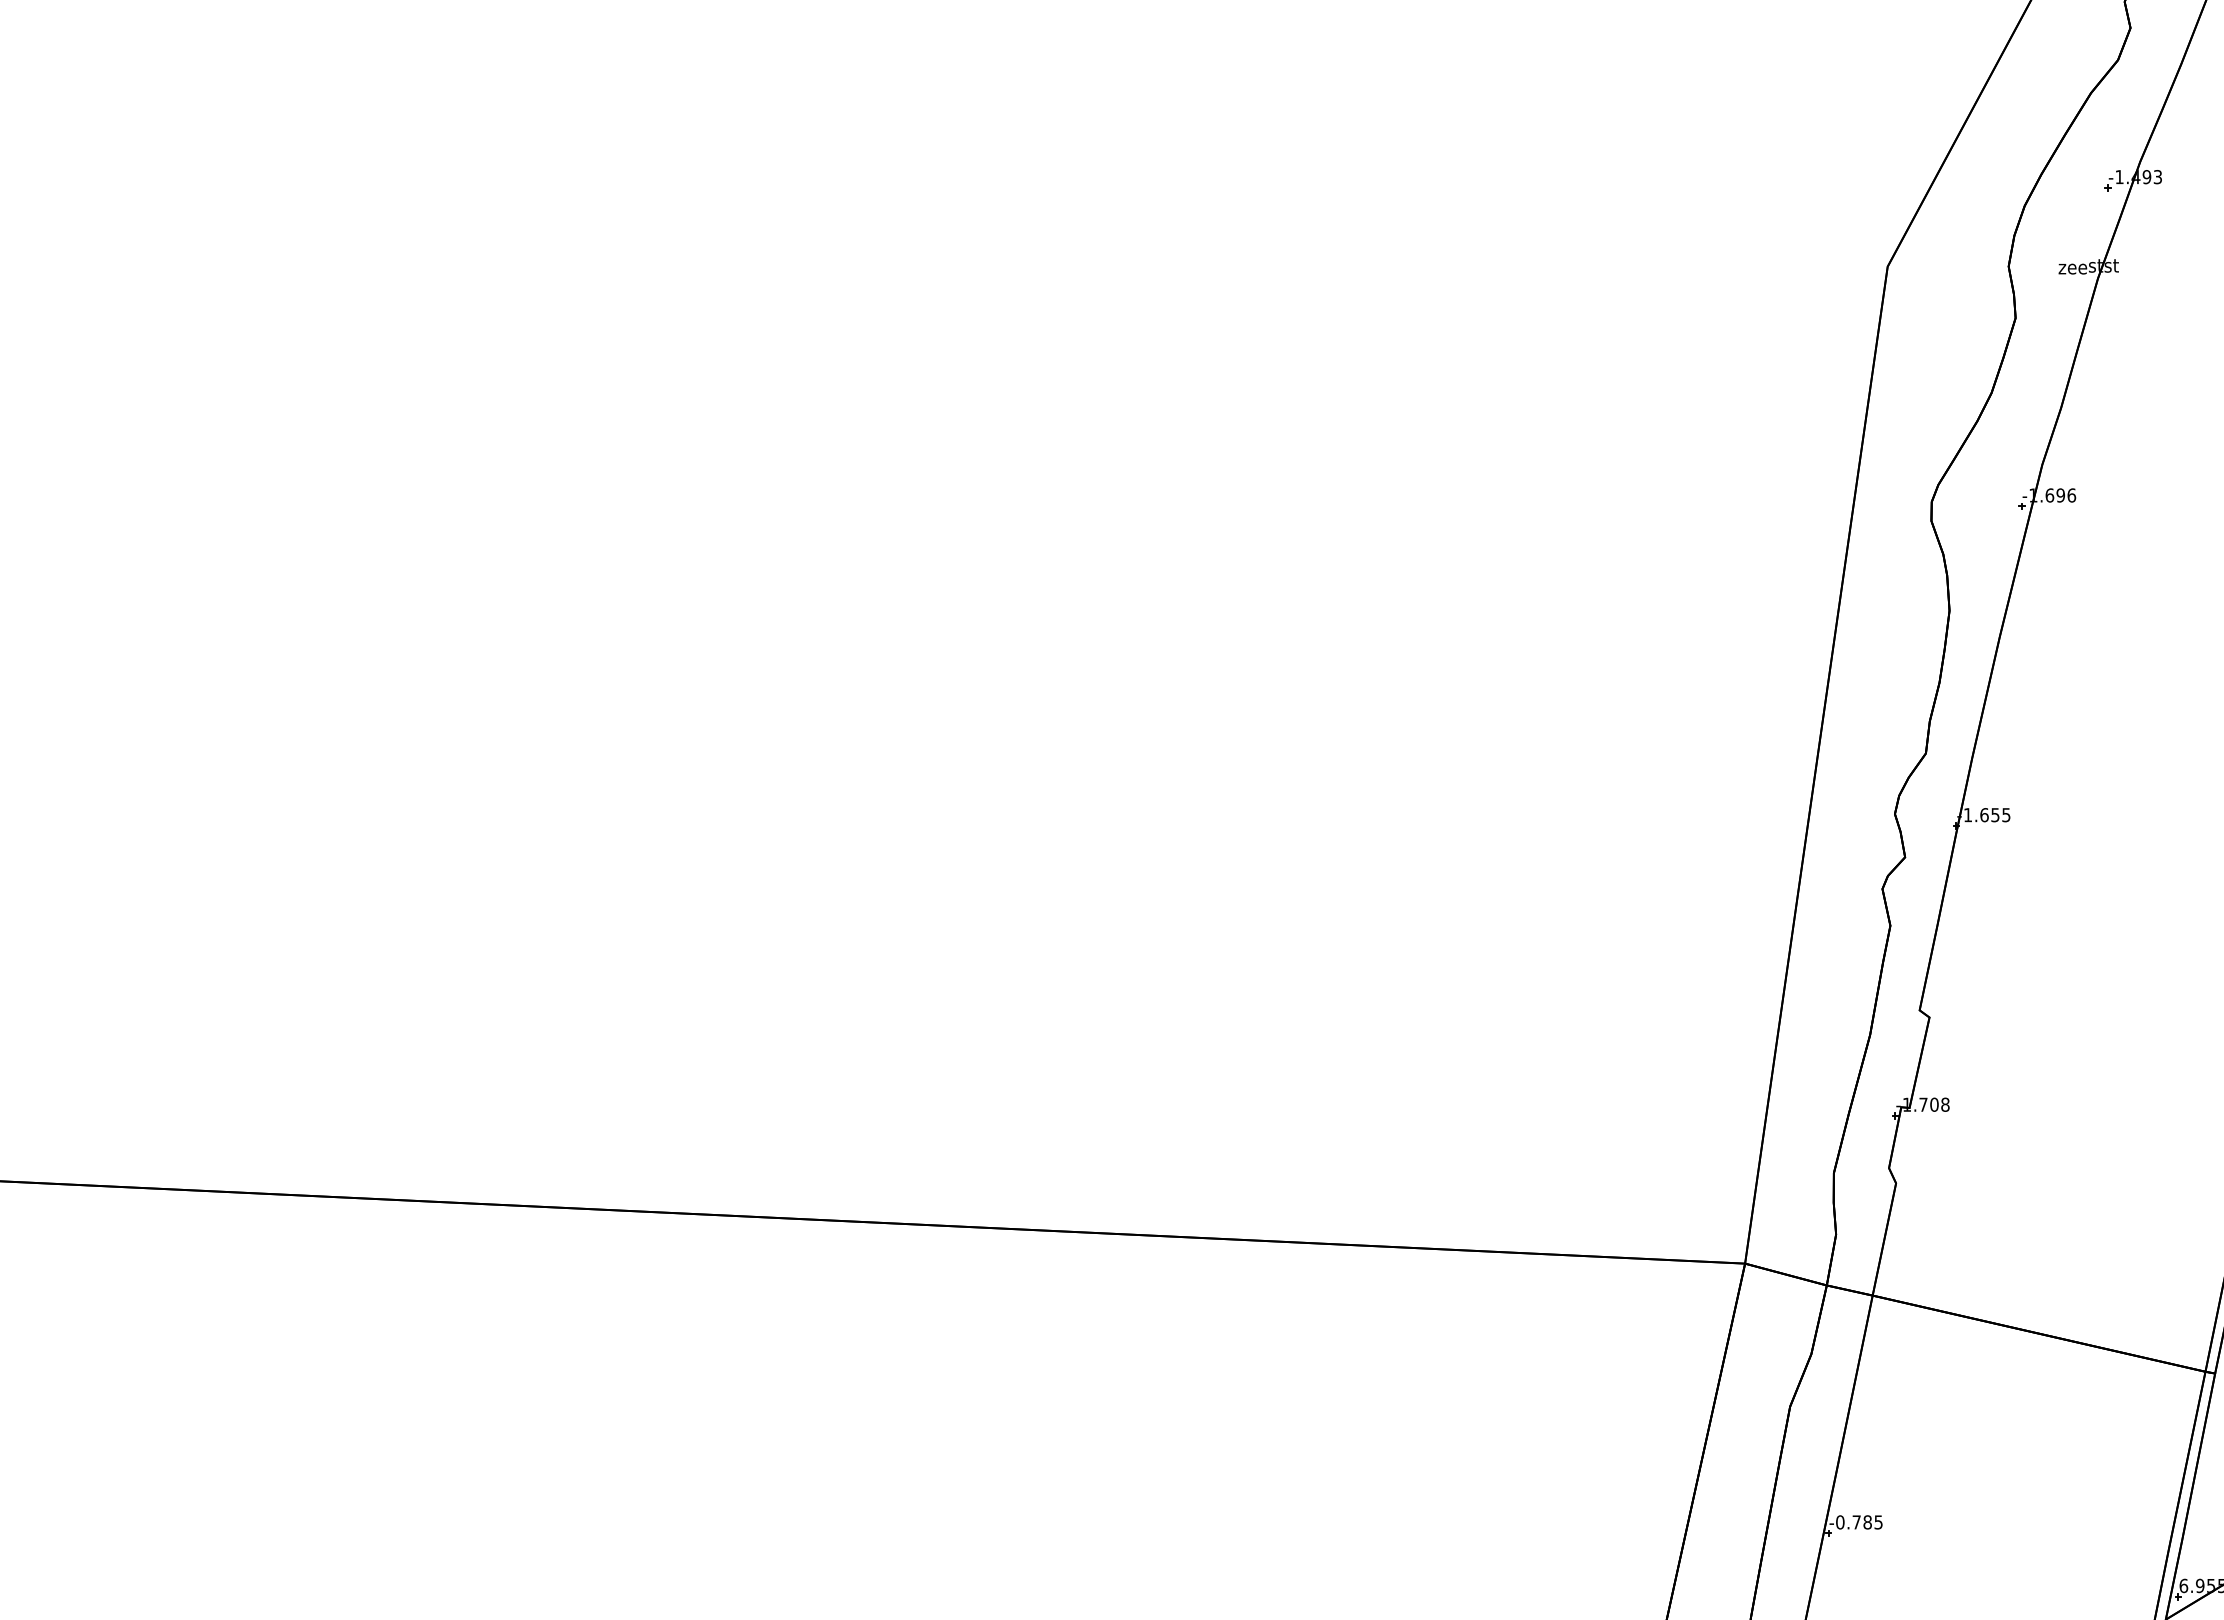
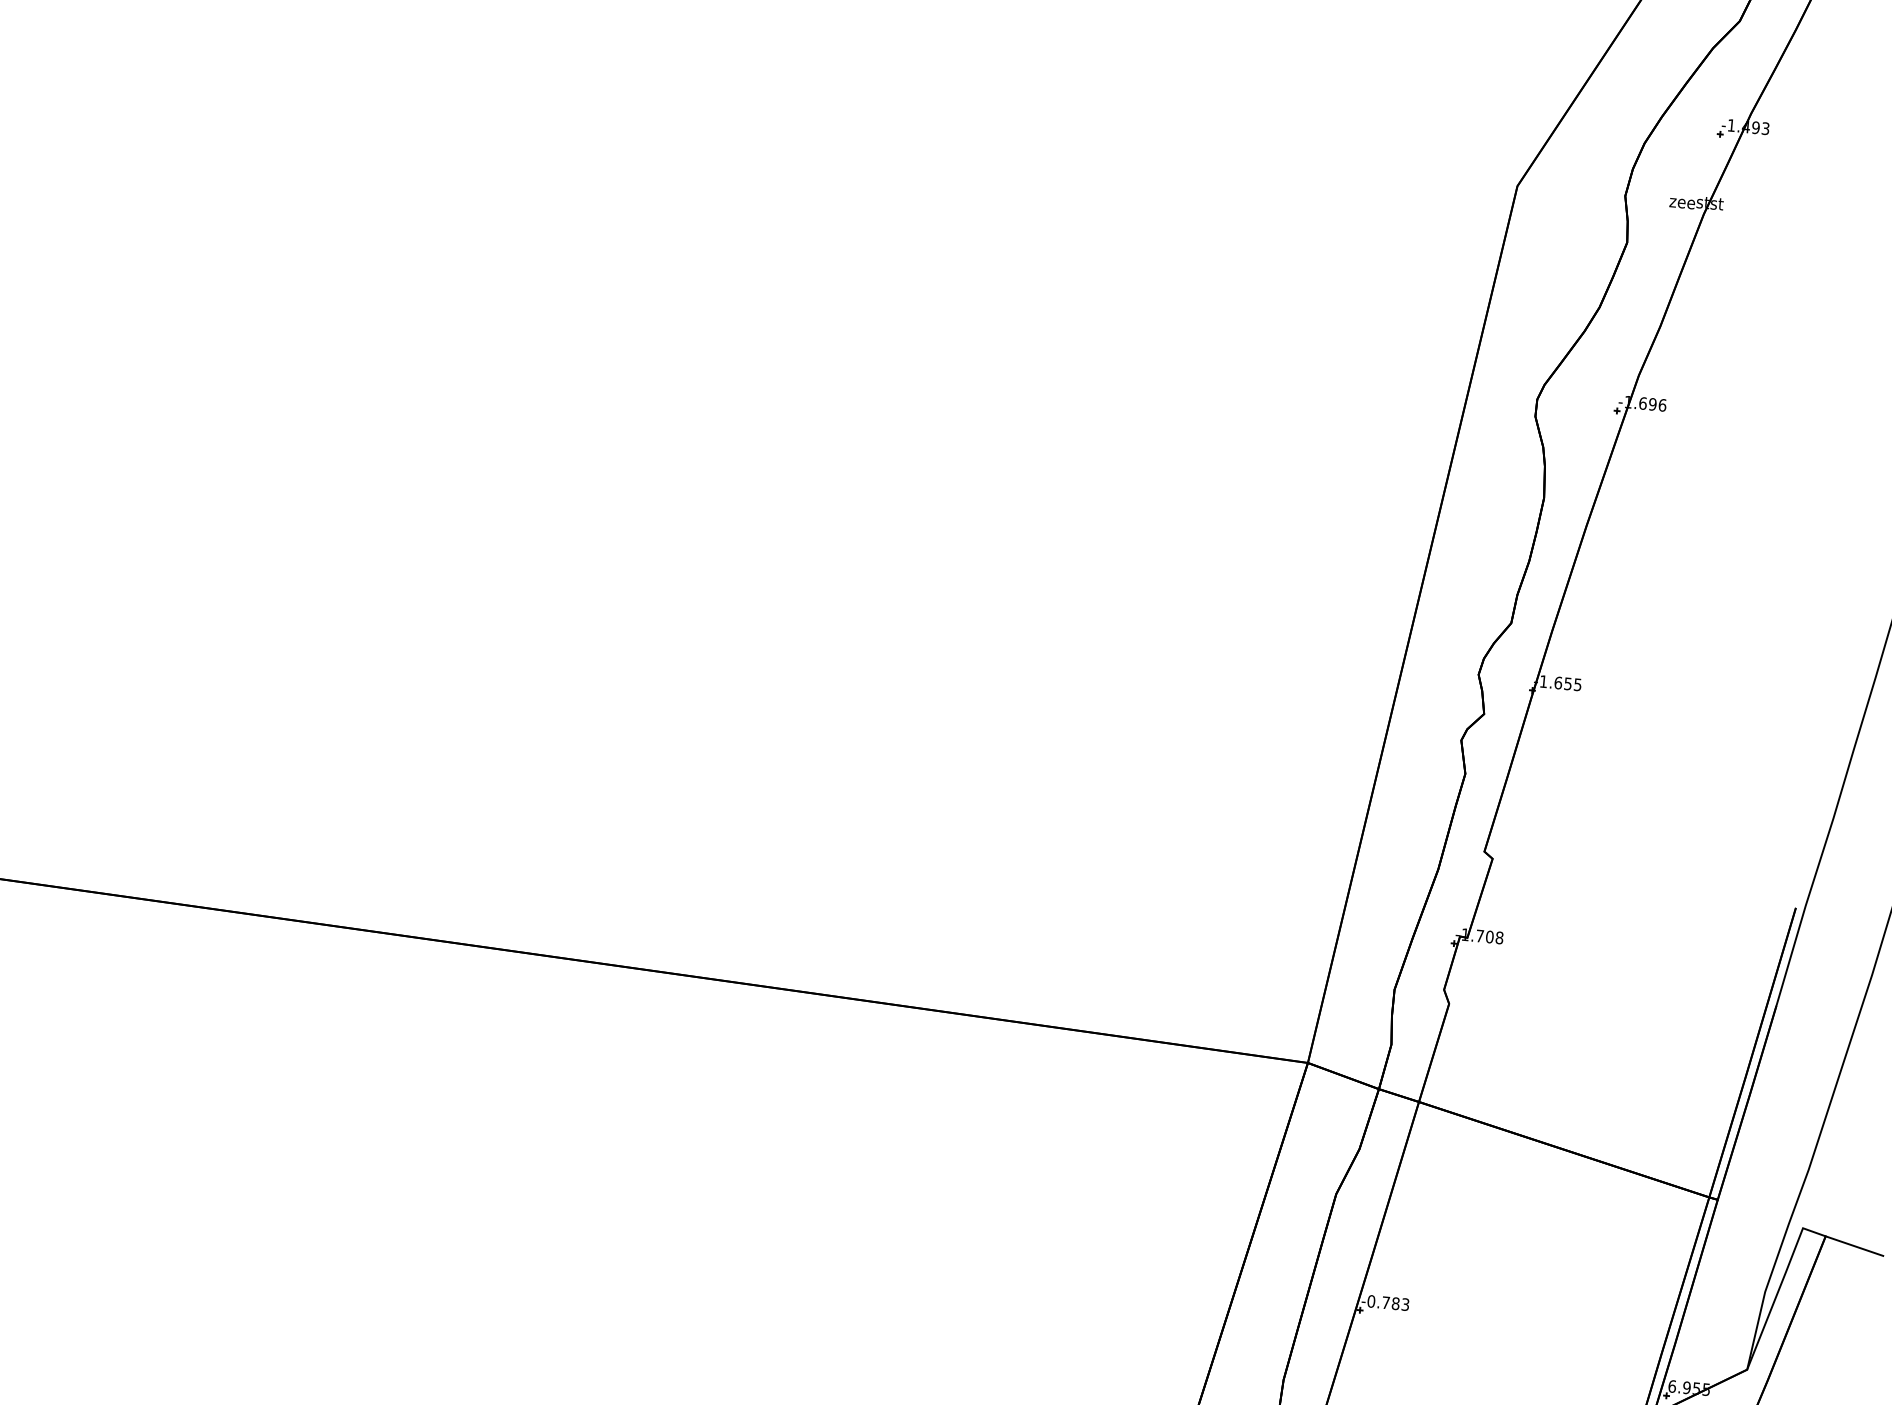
text: (1878, 1521) -> (1405, 1303), -0.785 -> -0.783

